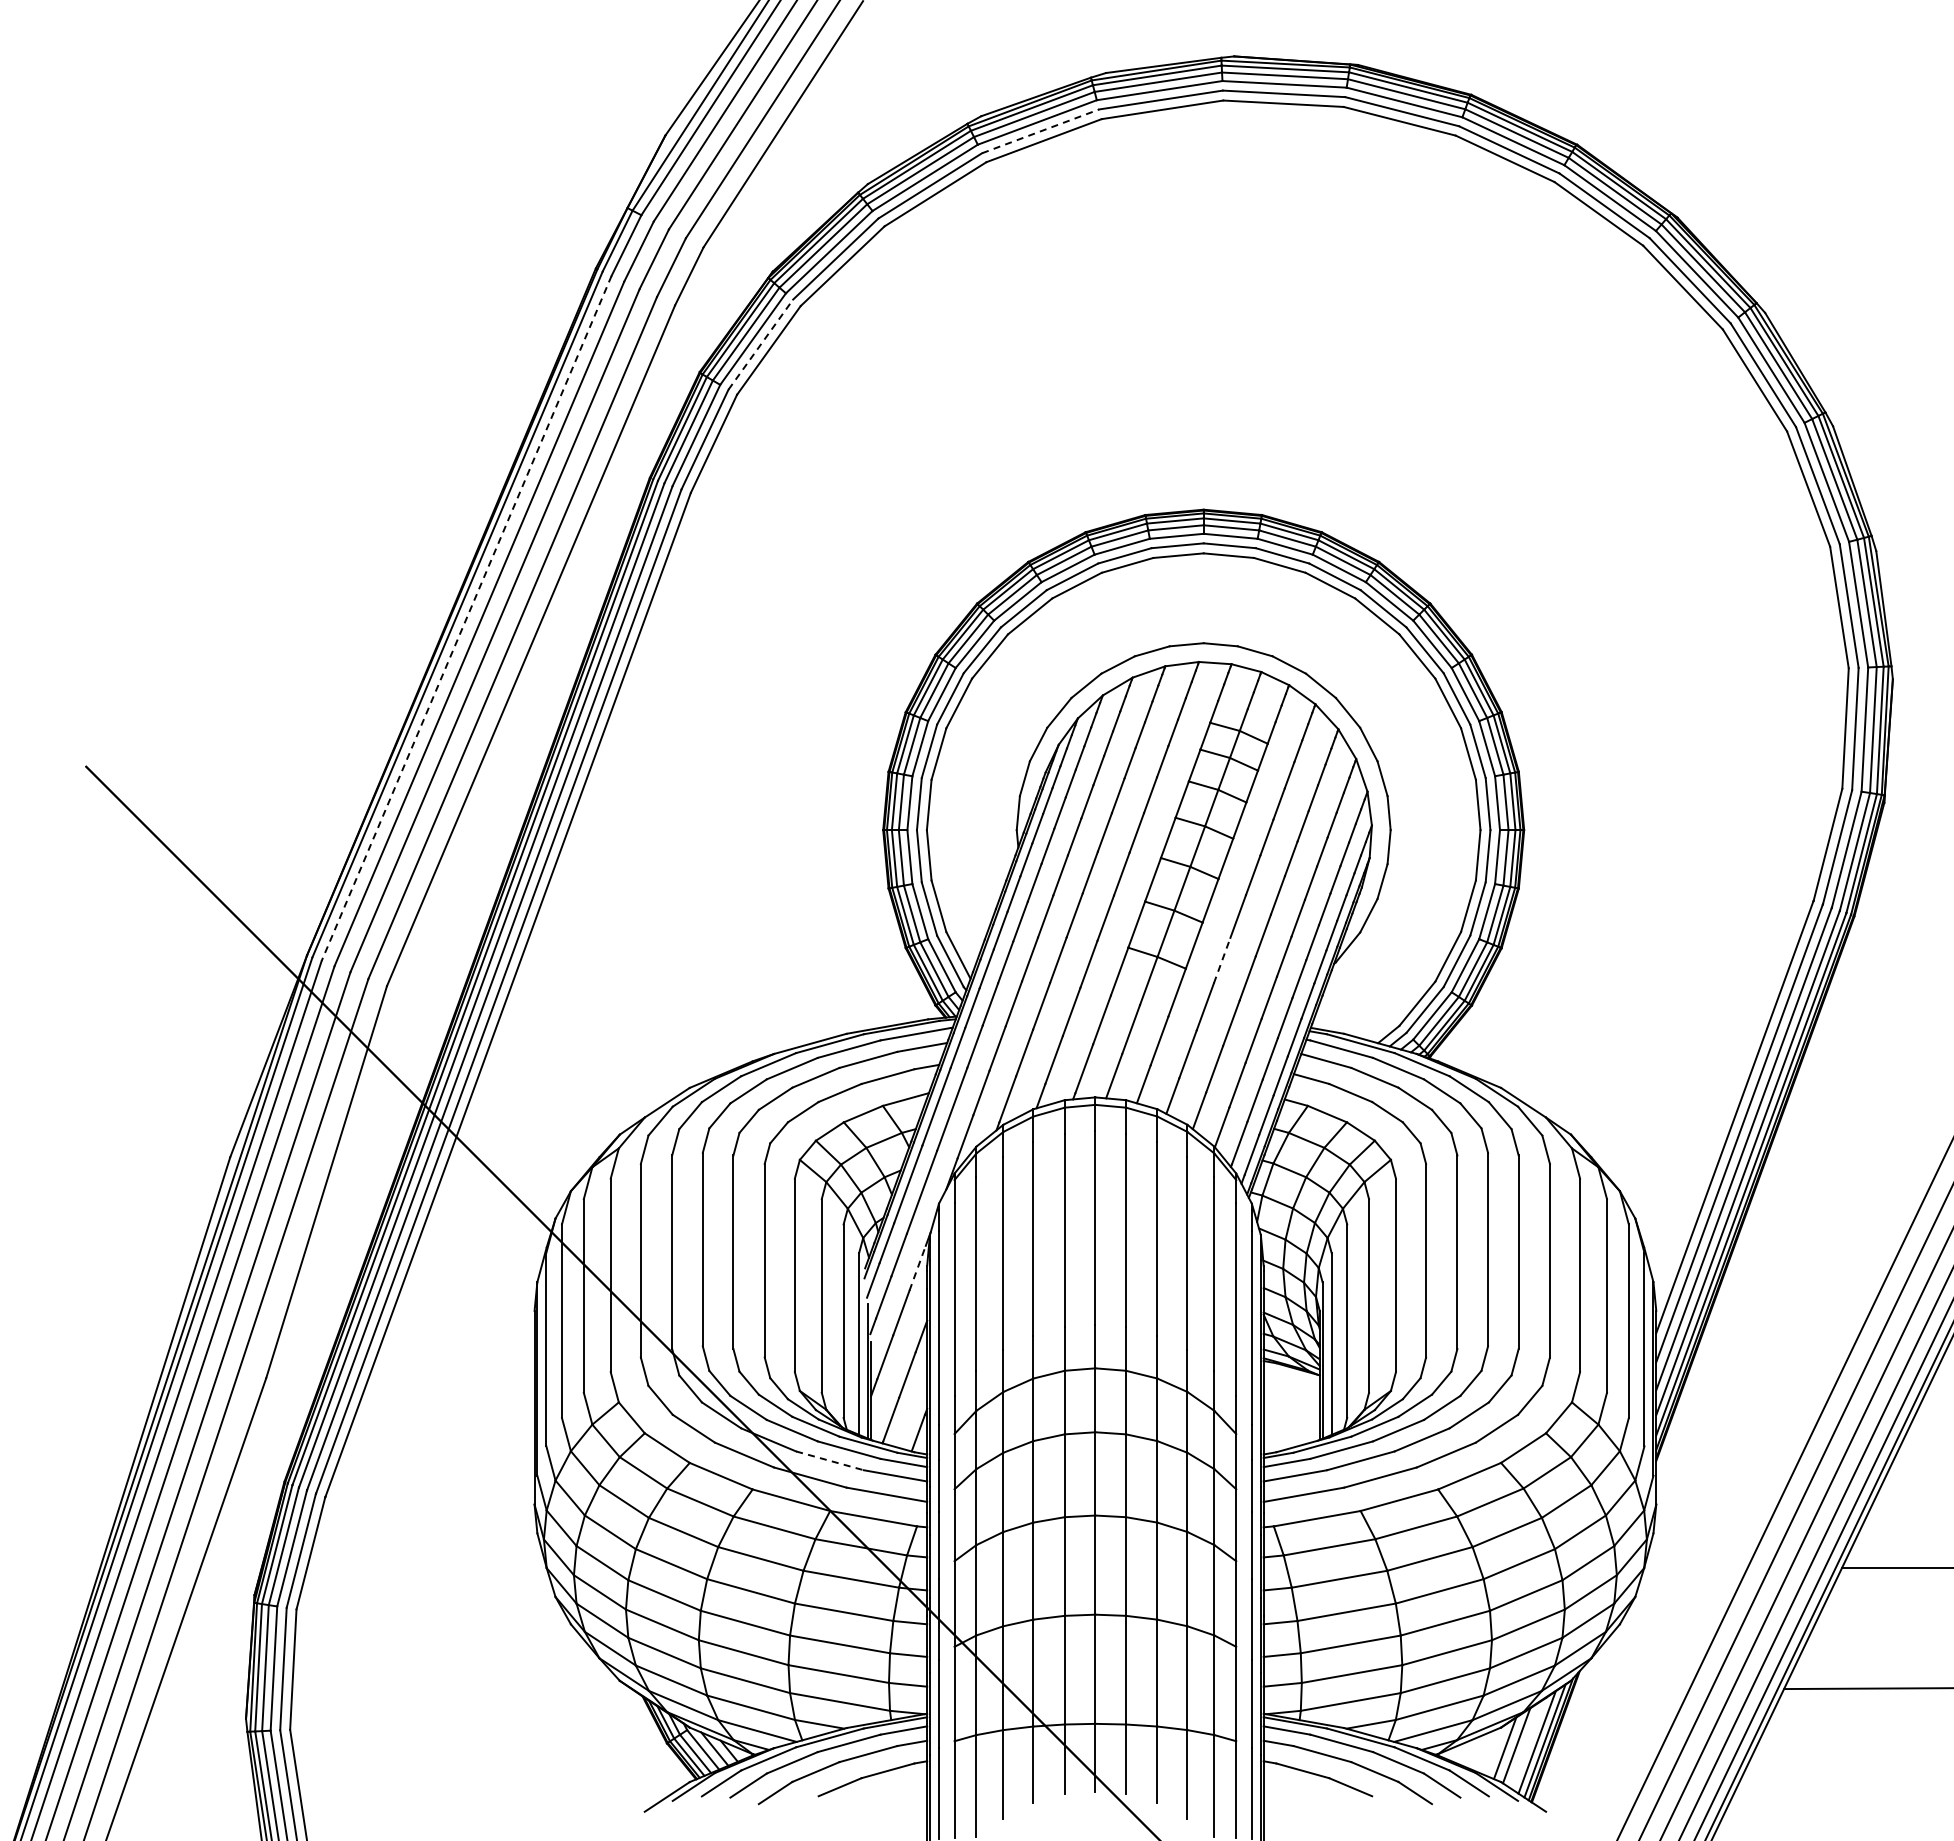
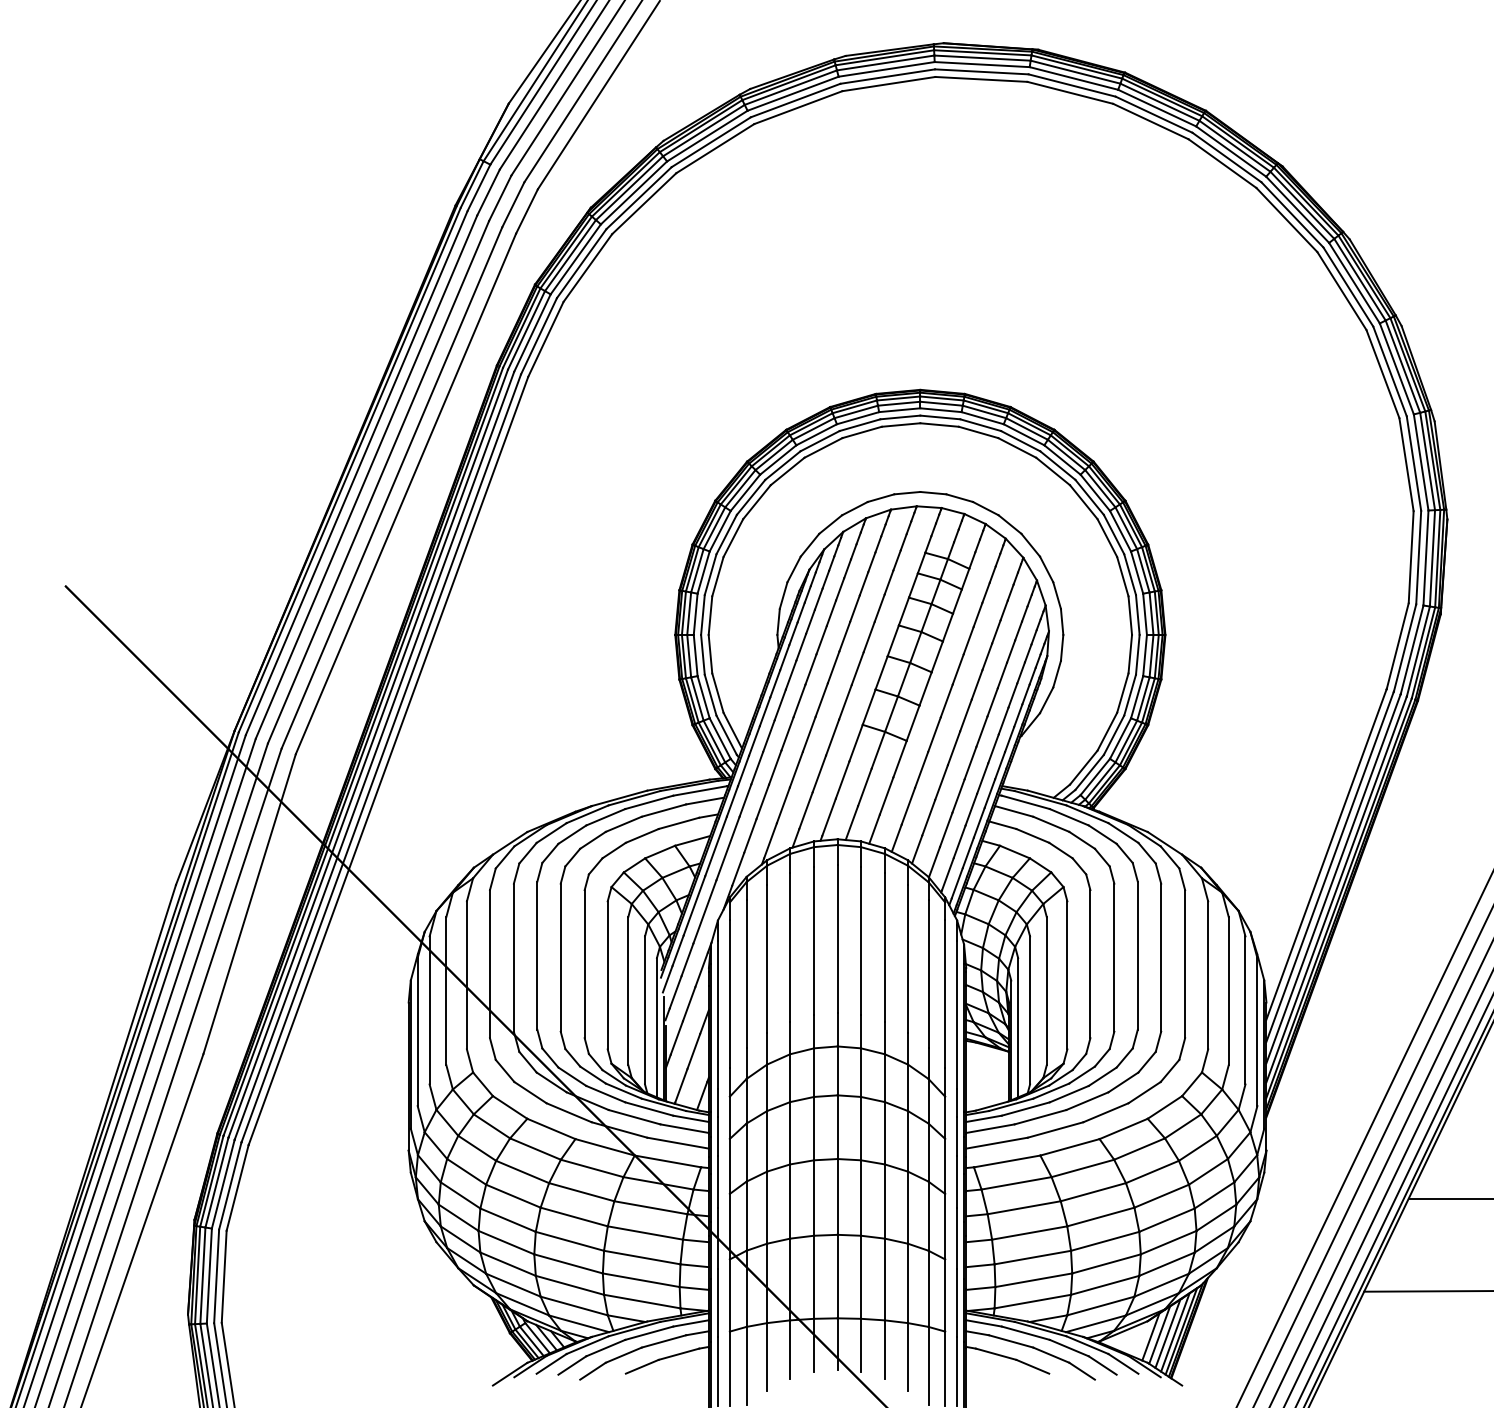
line: (1040, 131) -> (795, 100), dashed -> solid
line: (761, 344) -> (582, 263), dashed -> solid
line: (466, 618) -> (356, 473), dashed -> solid
line: (1222, 960) -> (934, 734), dashed -> solid
line: (917, 1268) -> (701, 970), dashed -> solid
line: (830, 1460) -> (634, 1116), dashed -> solid
line: (1527, 1743) -> (1167, 1333), added

